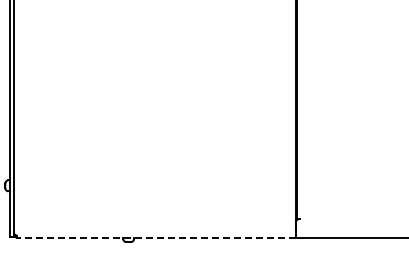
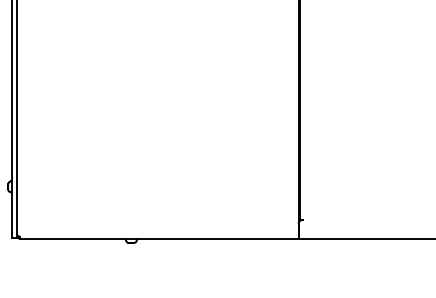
line: (155, 237) -> (158, 238), dashed -> solid

